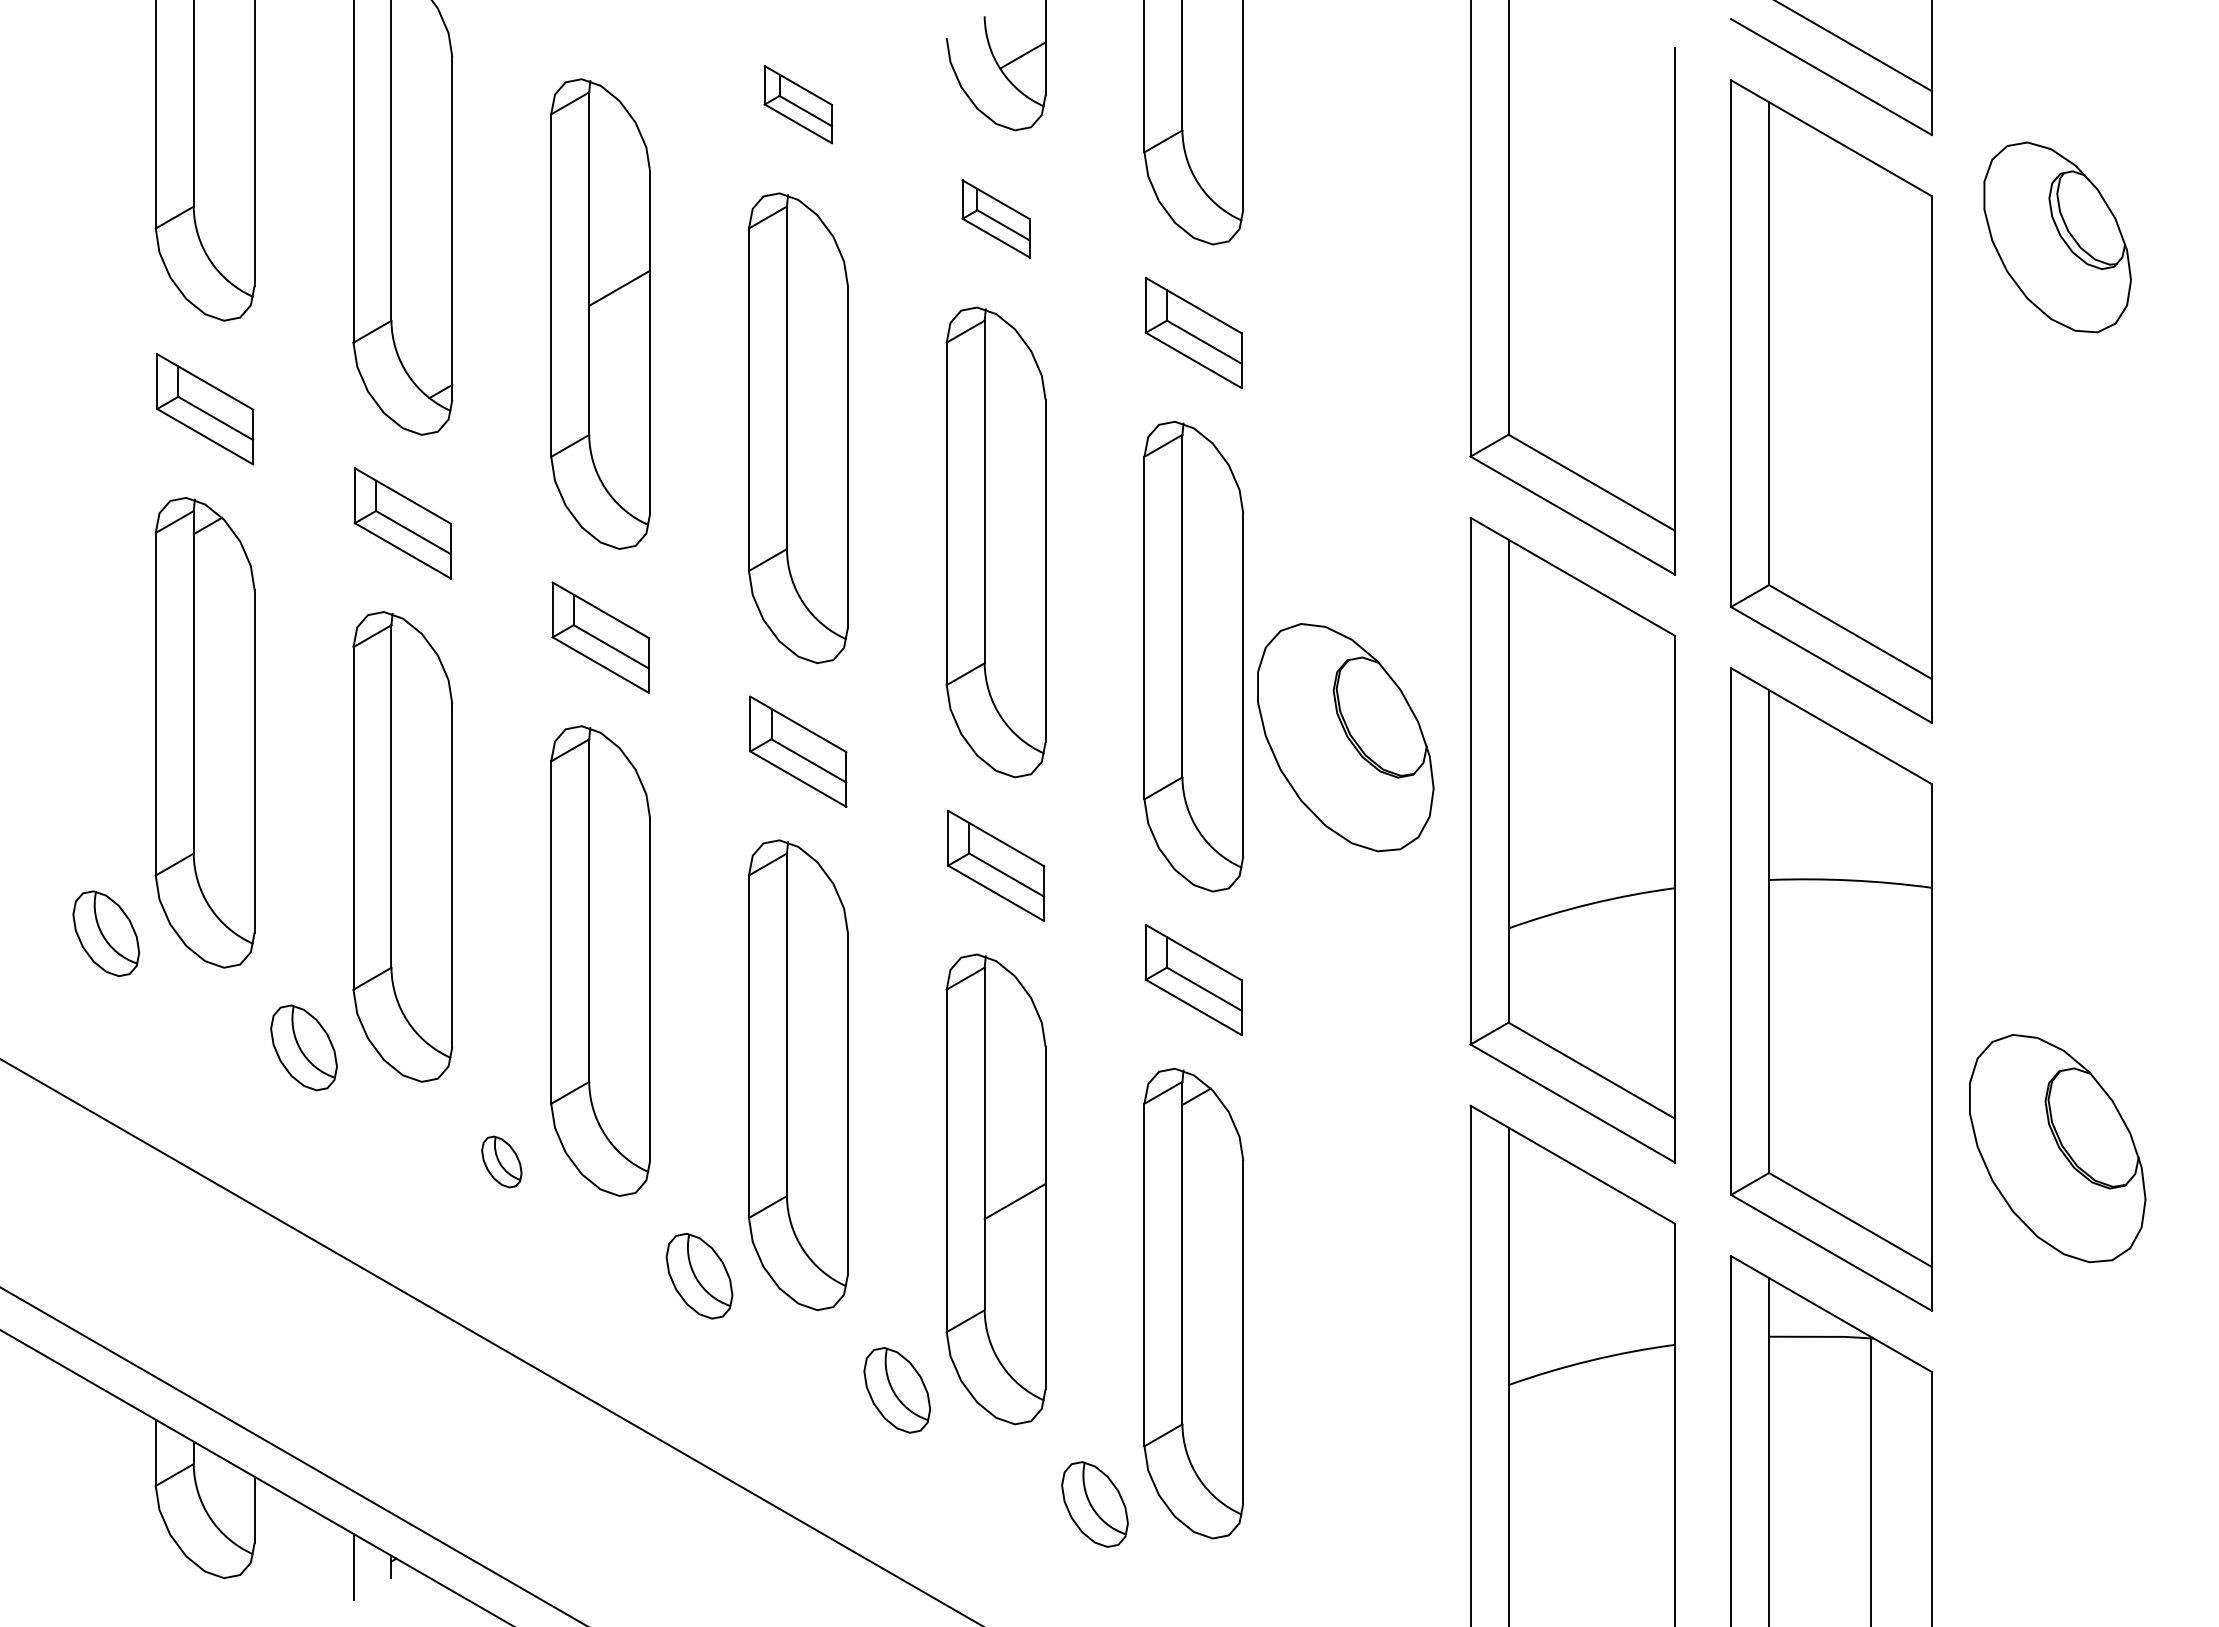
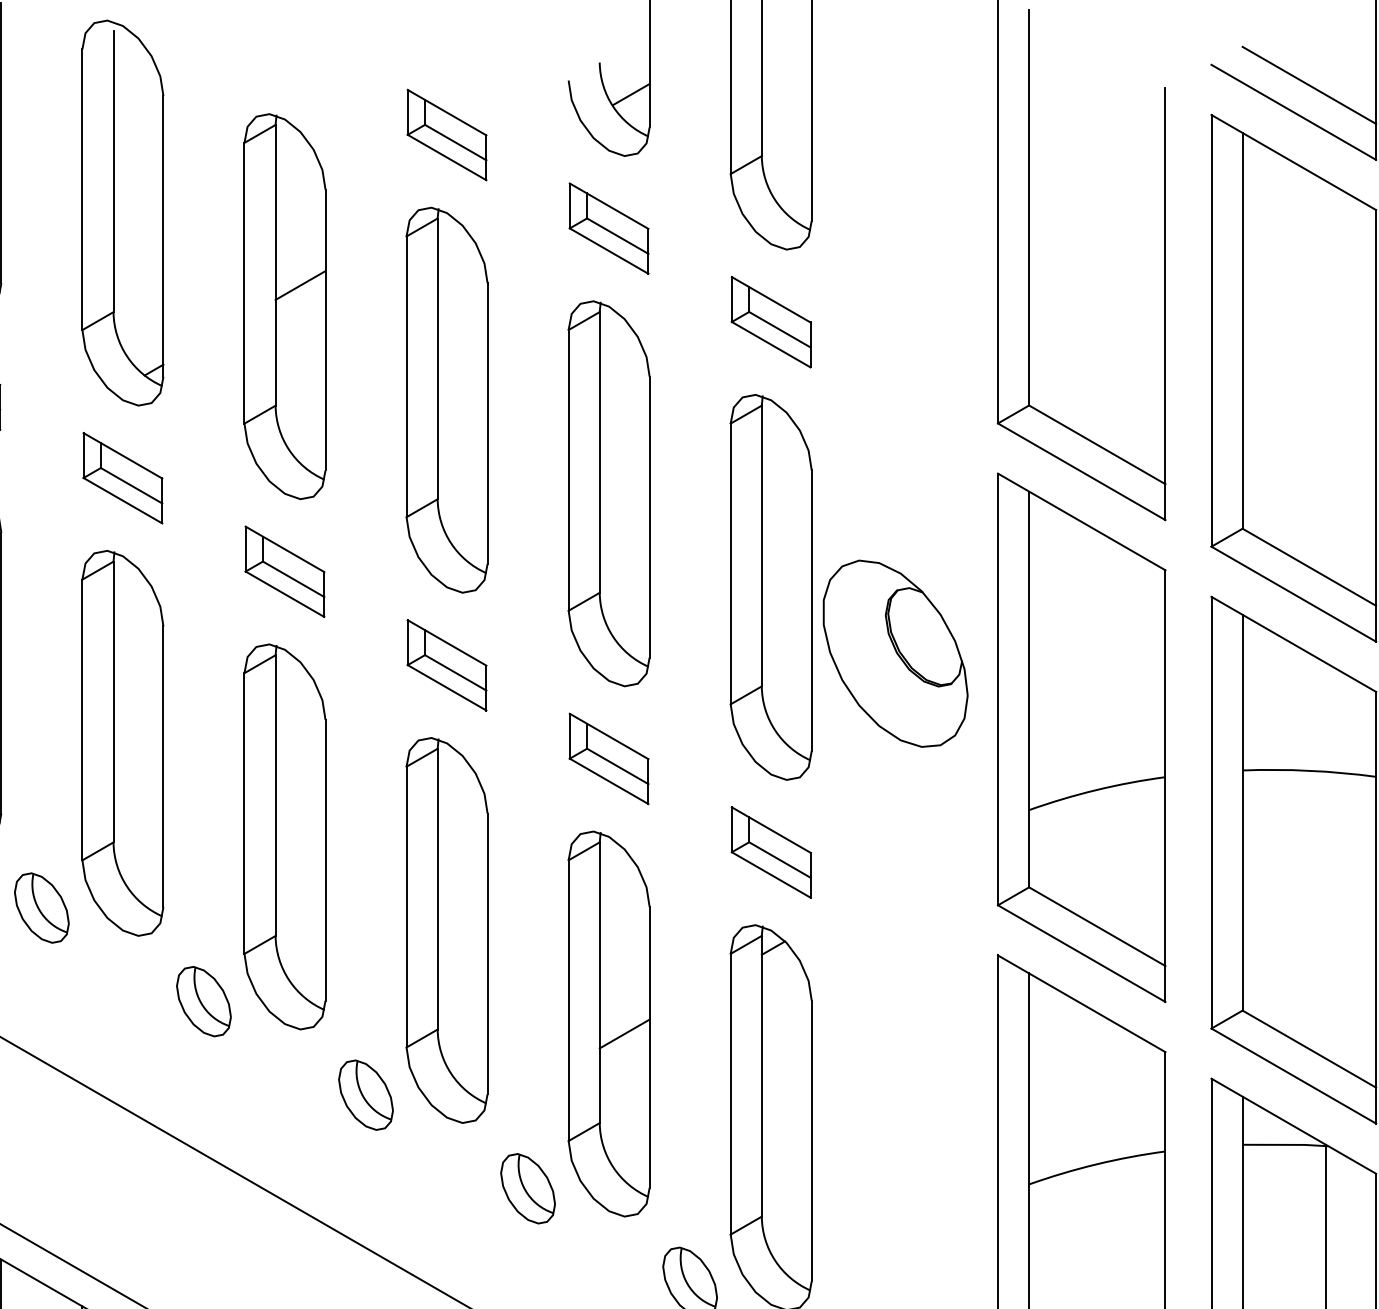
part: (798, 104) -> (447, 134), size x1.43
part: (996, 218) -> (609, 228), size x1.43
part: (501, 1161) -> (203, 1001), size x1.67

